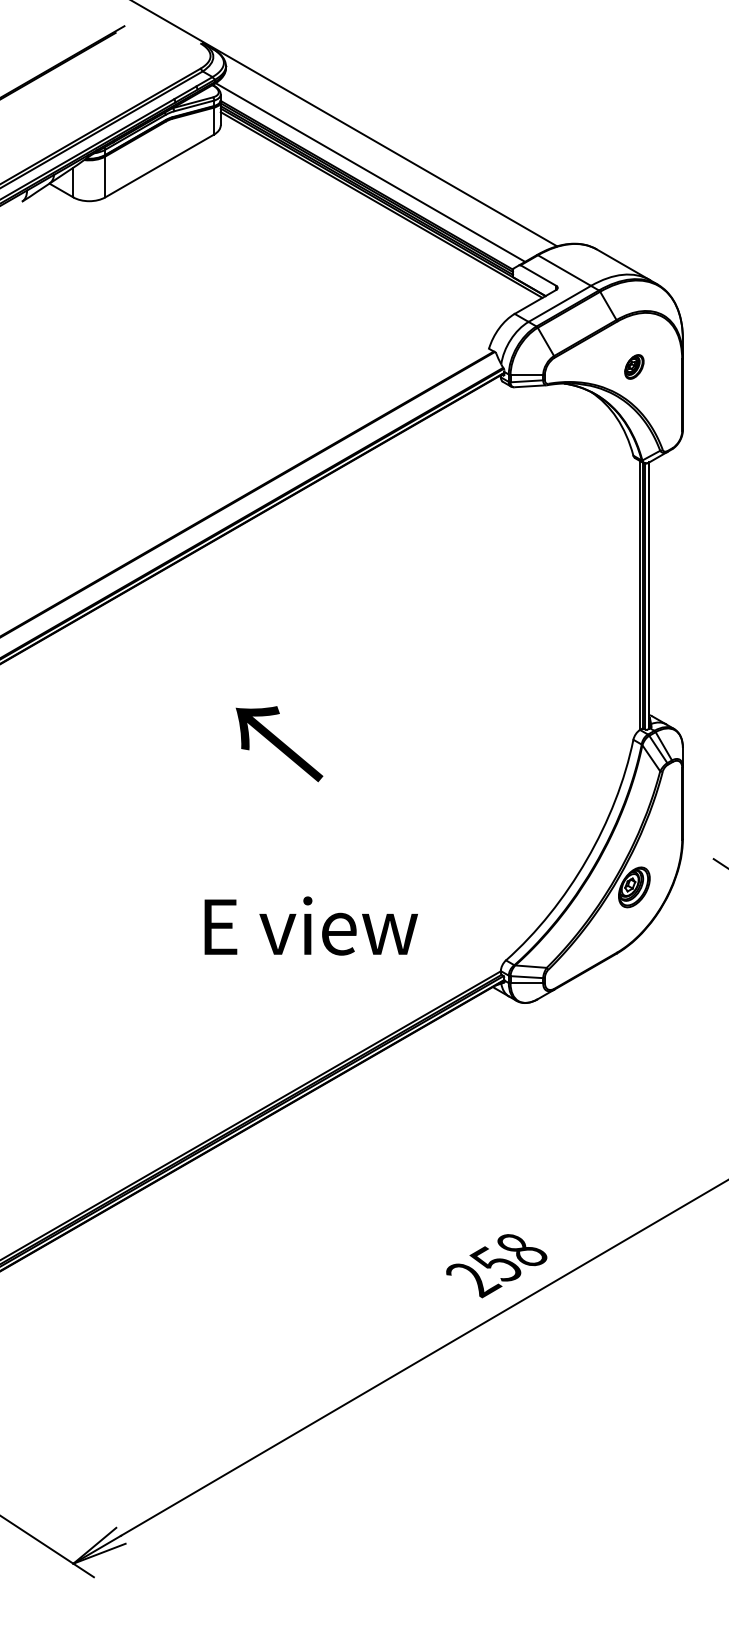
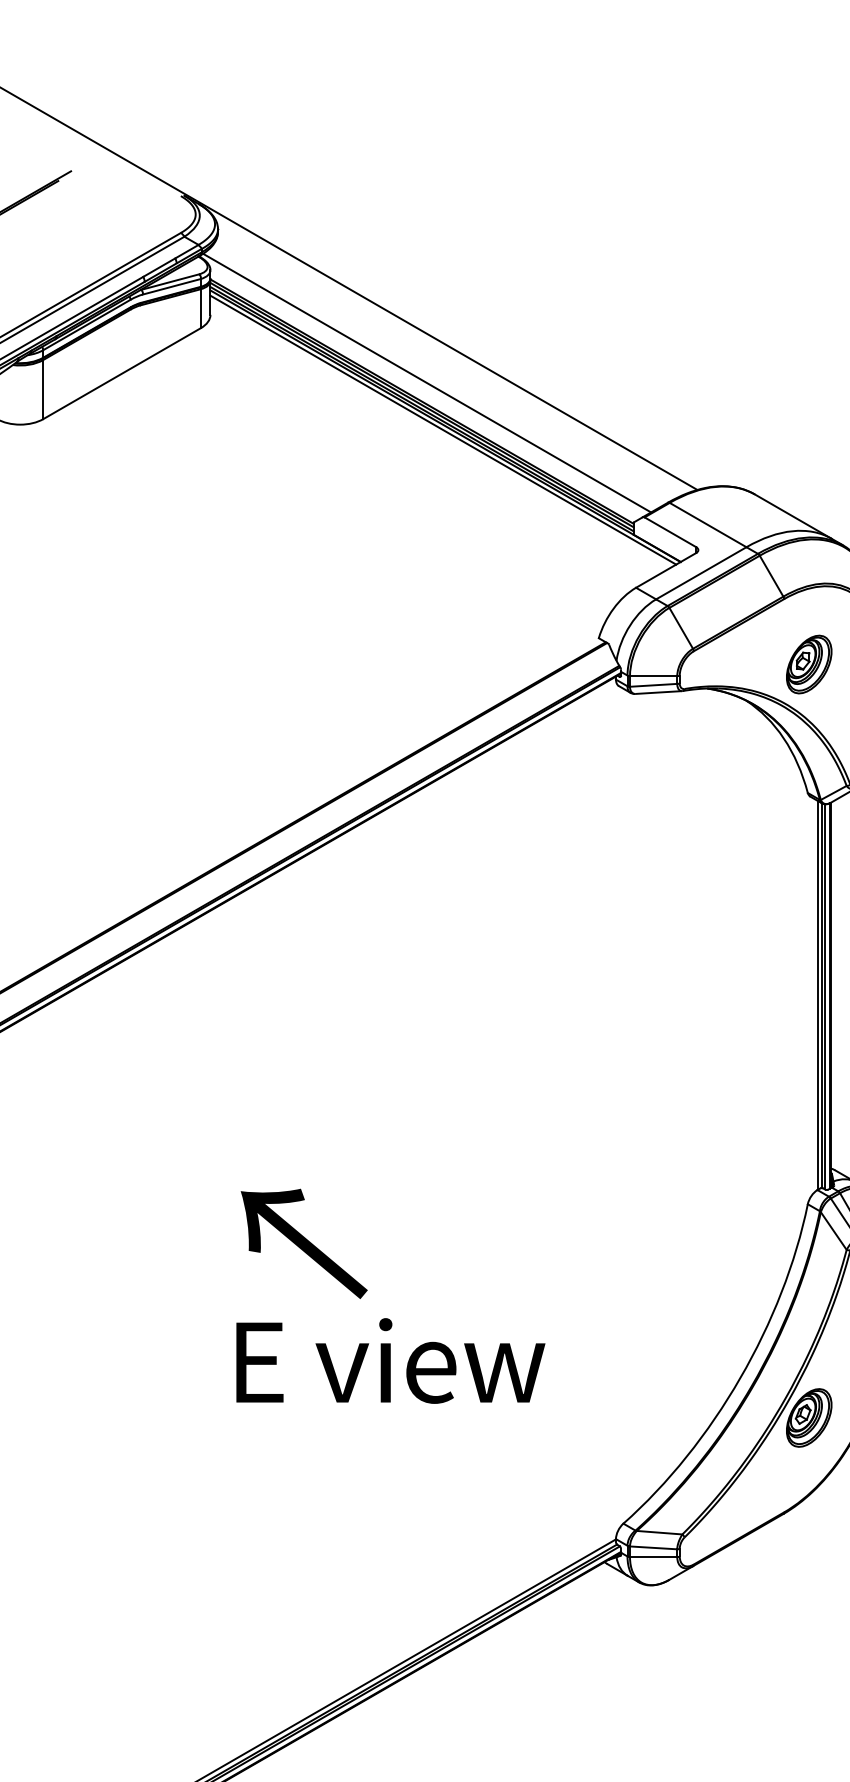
part: (634, 366) -> (809, 663), size x1.67
text: (279, 744) -> (304, 1244), moved
text: (310, 925) -> (389, 1360), moved

